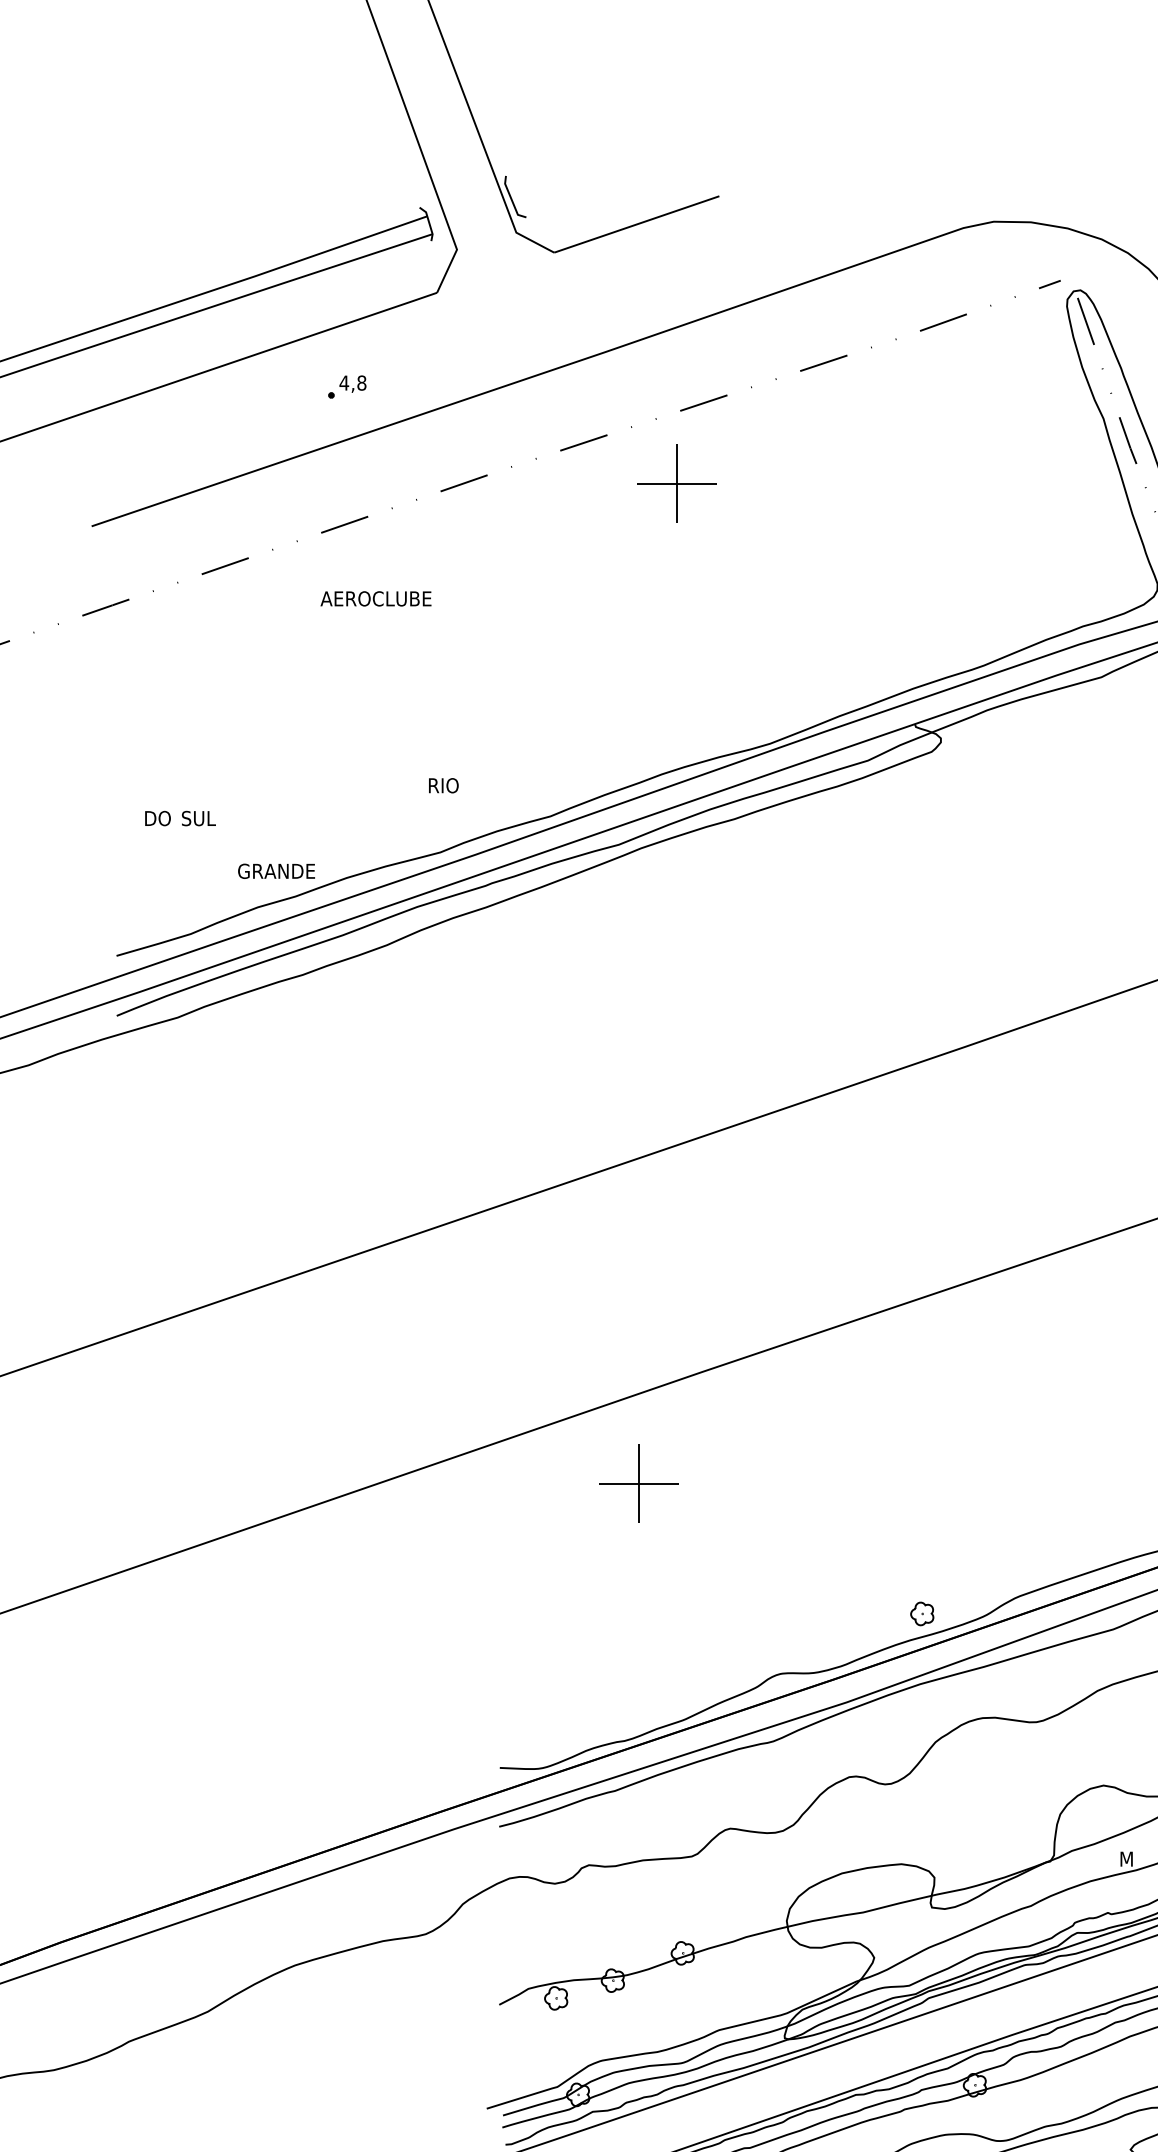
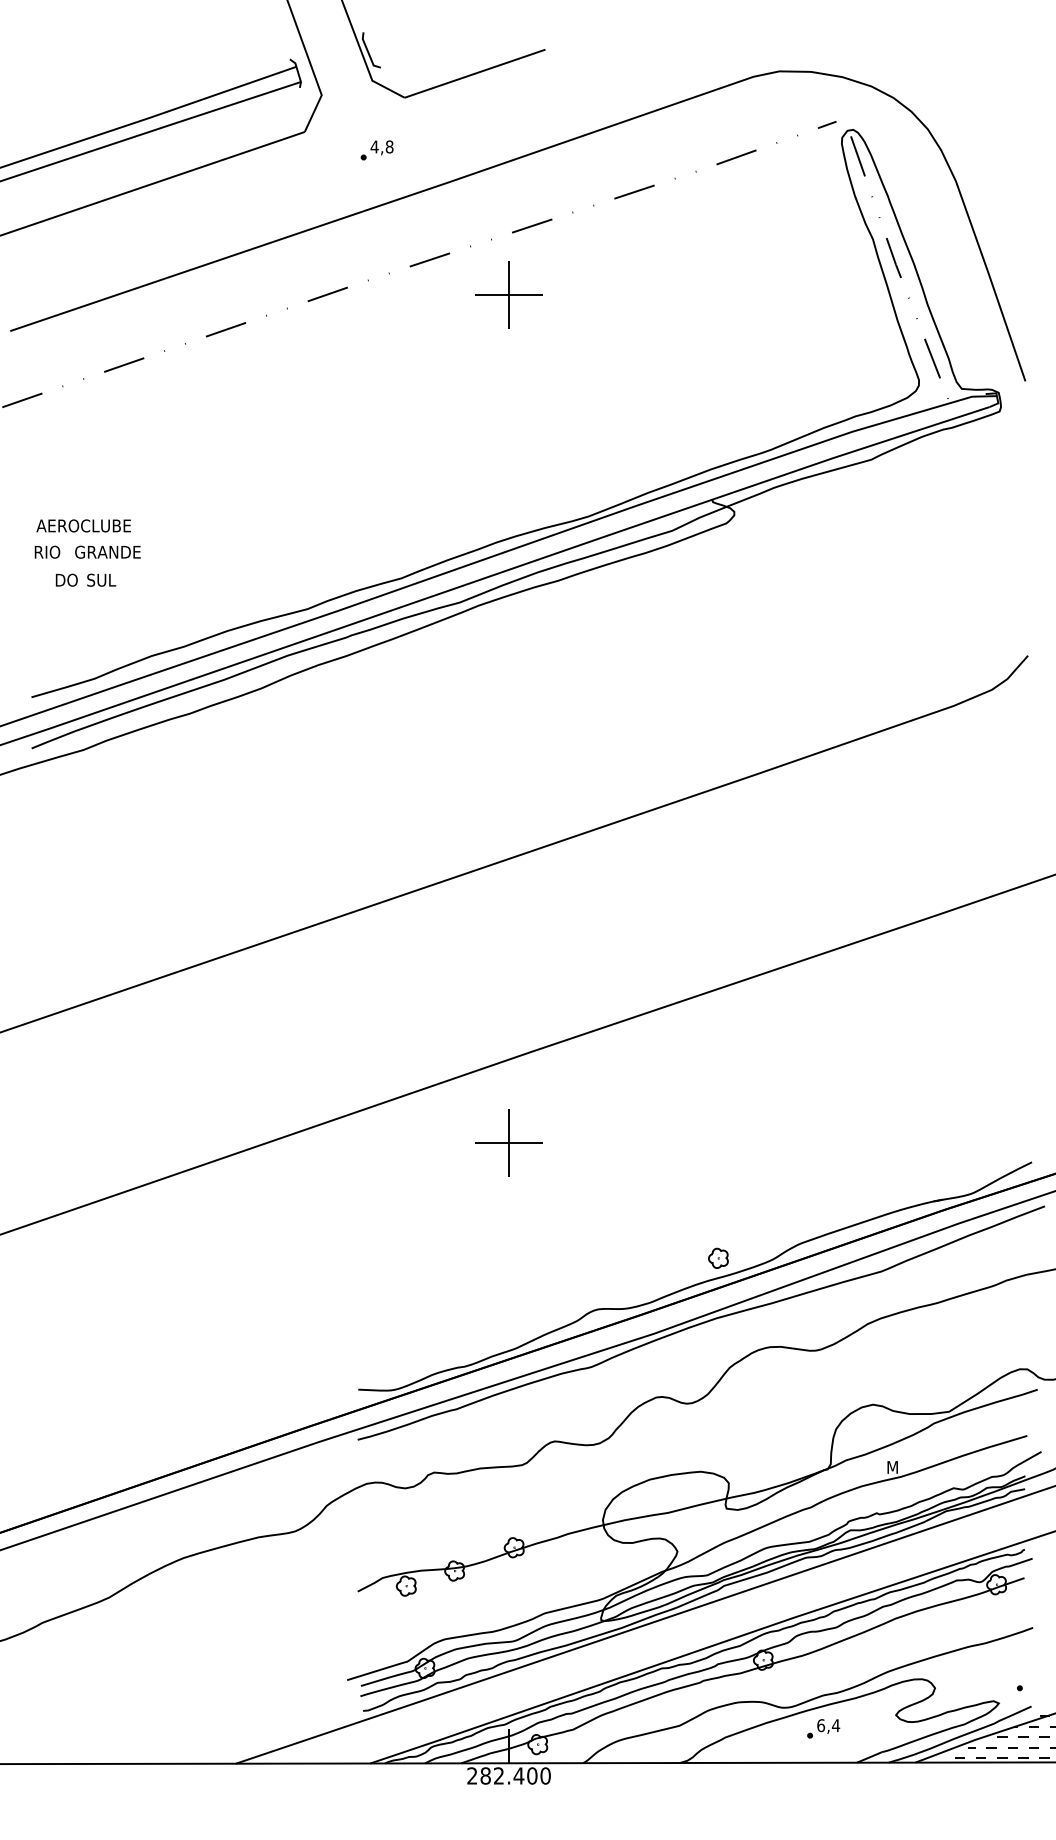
part: (346, 387) -> (376, 150), moved
text: (375, 598) -> (83, 525), moved
text: (443, 784) -> (47, 551), moved
text: (276, 870) -> (107, 551), moved
part: (638, 1482) -> (508, 1142), moved

